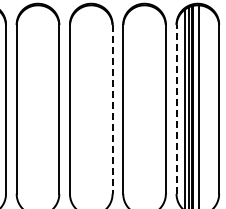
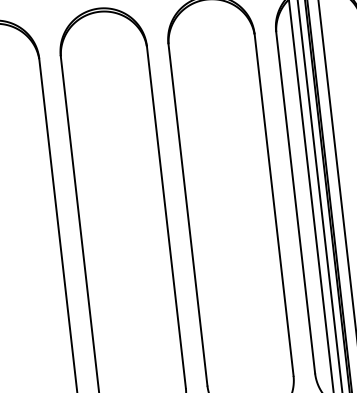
line: (112, 109) -> (166, 217), dashed -> solid
line: (176, 109) -> (295, 202), dashed -> solid

